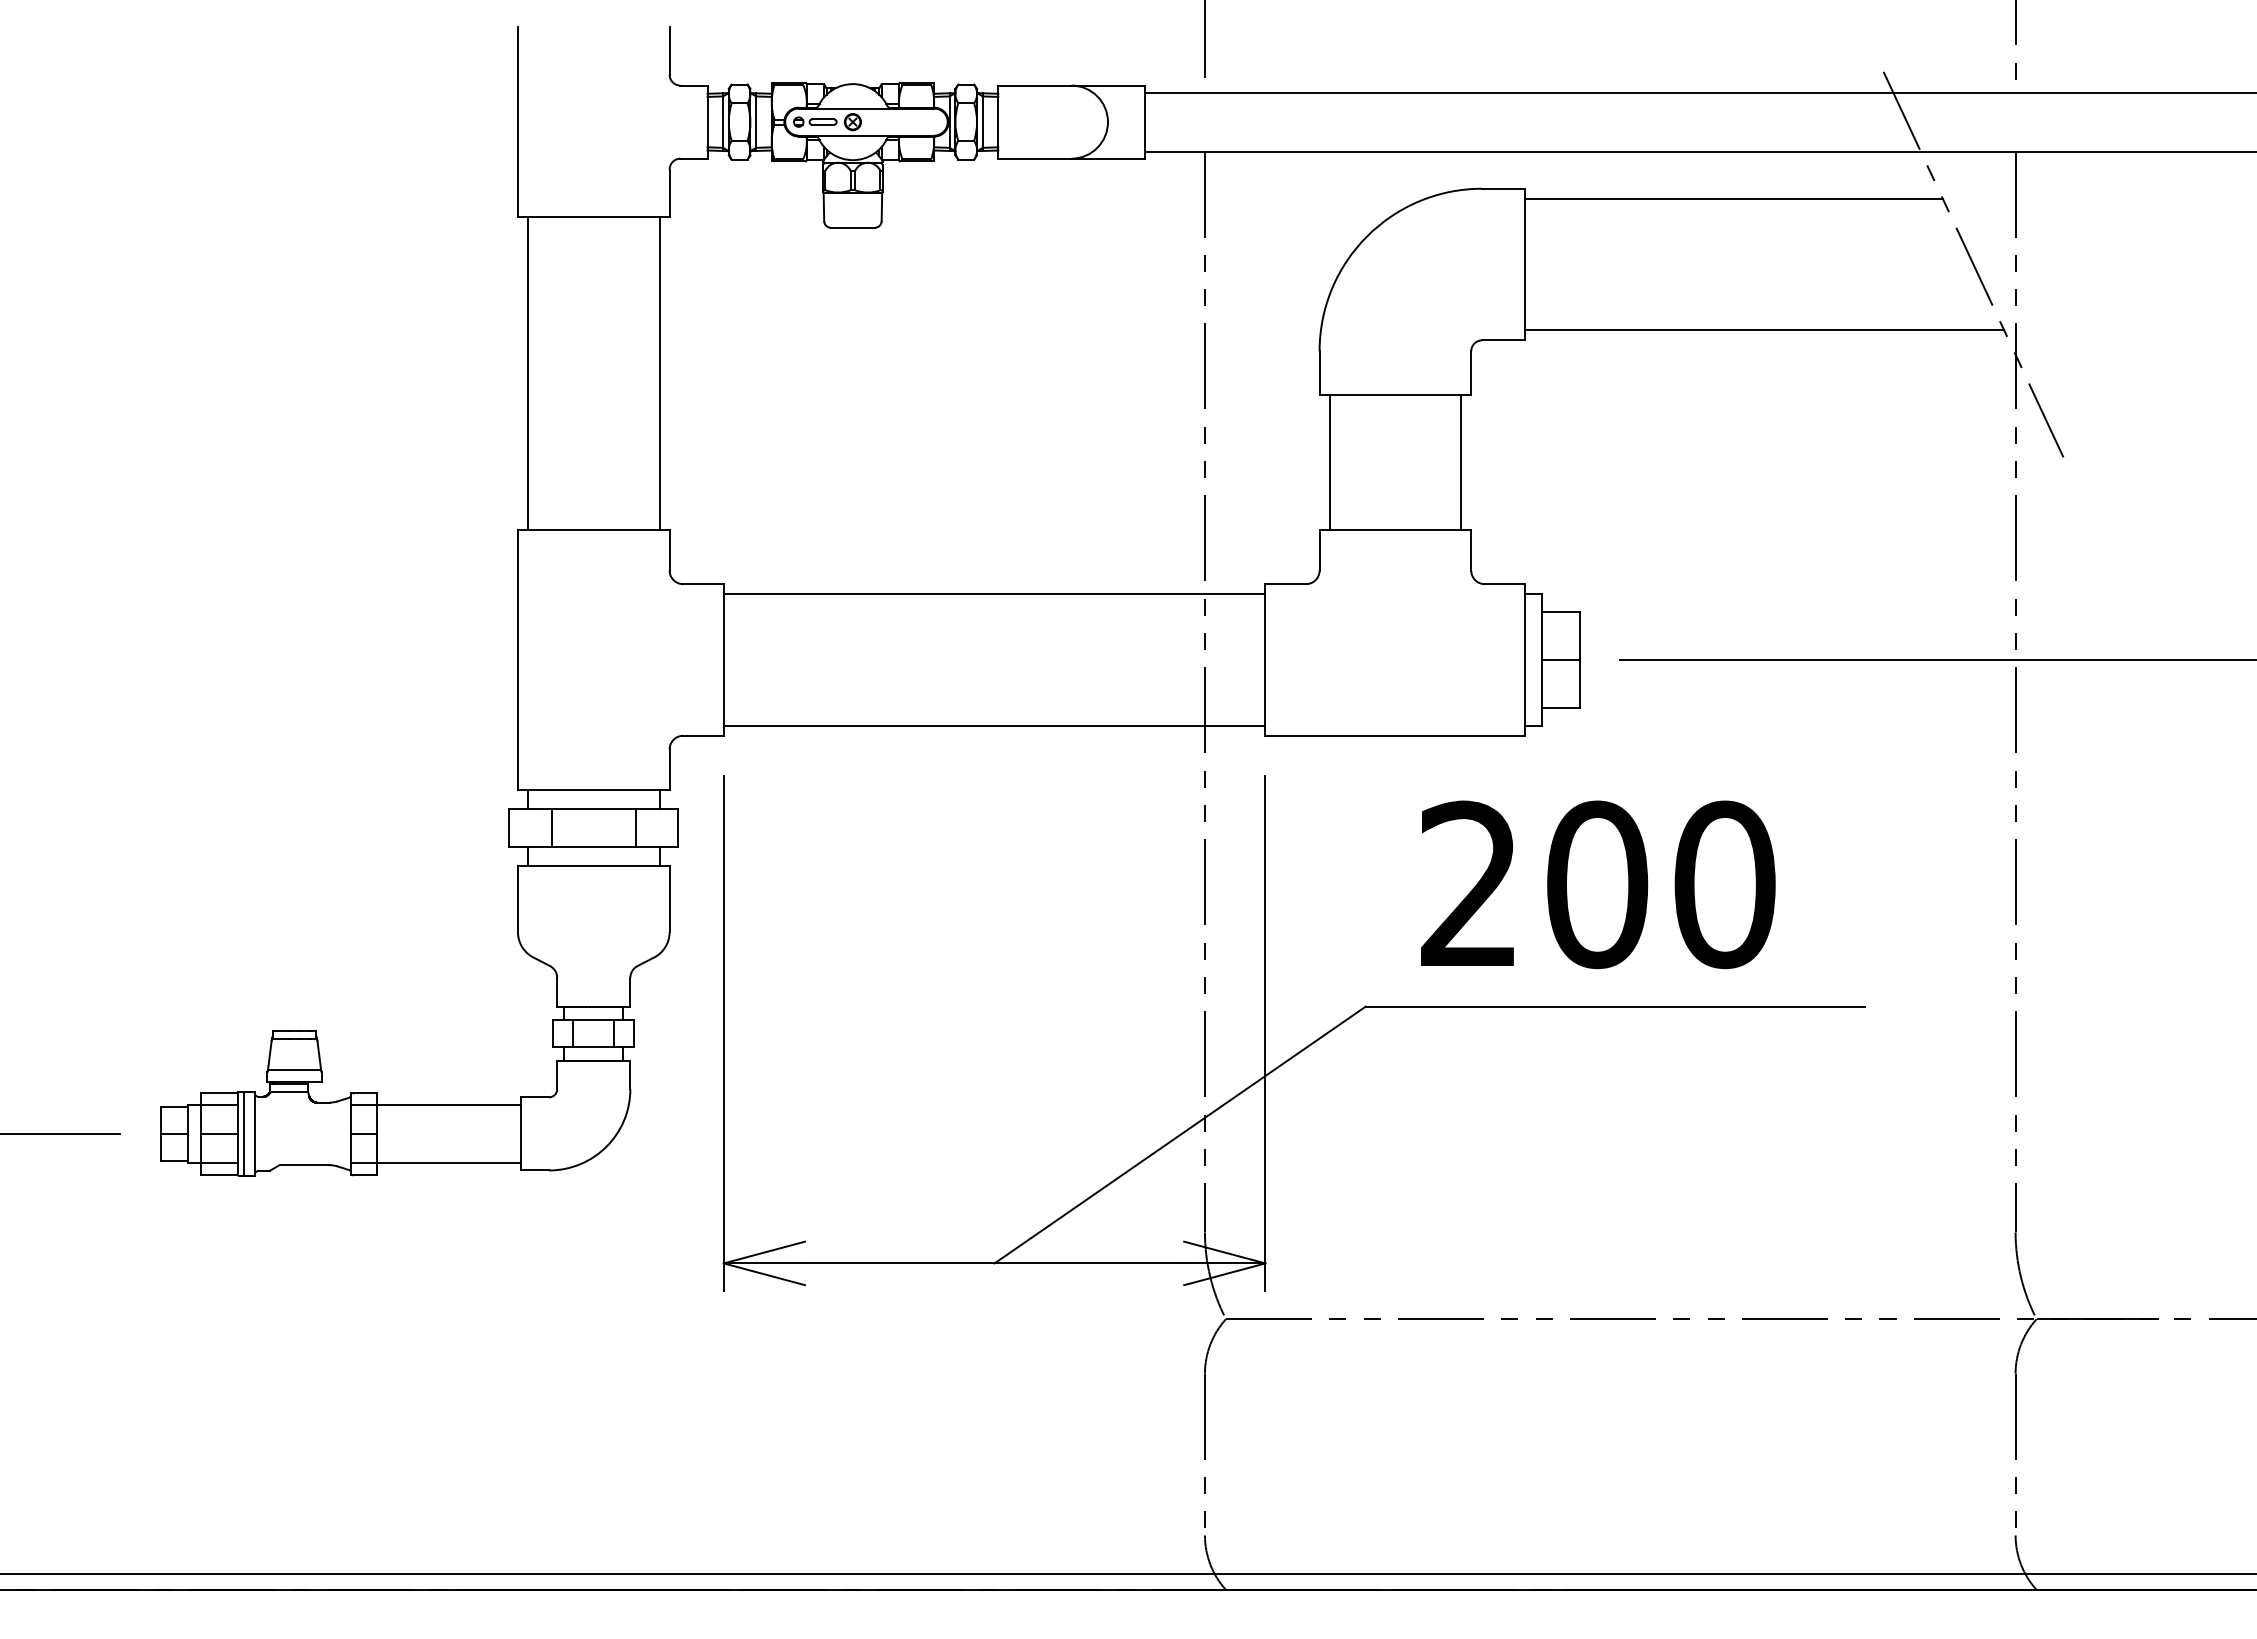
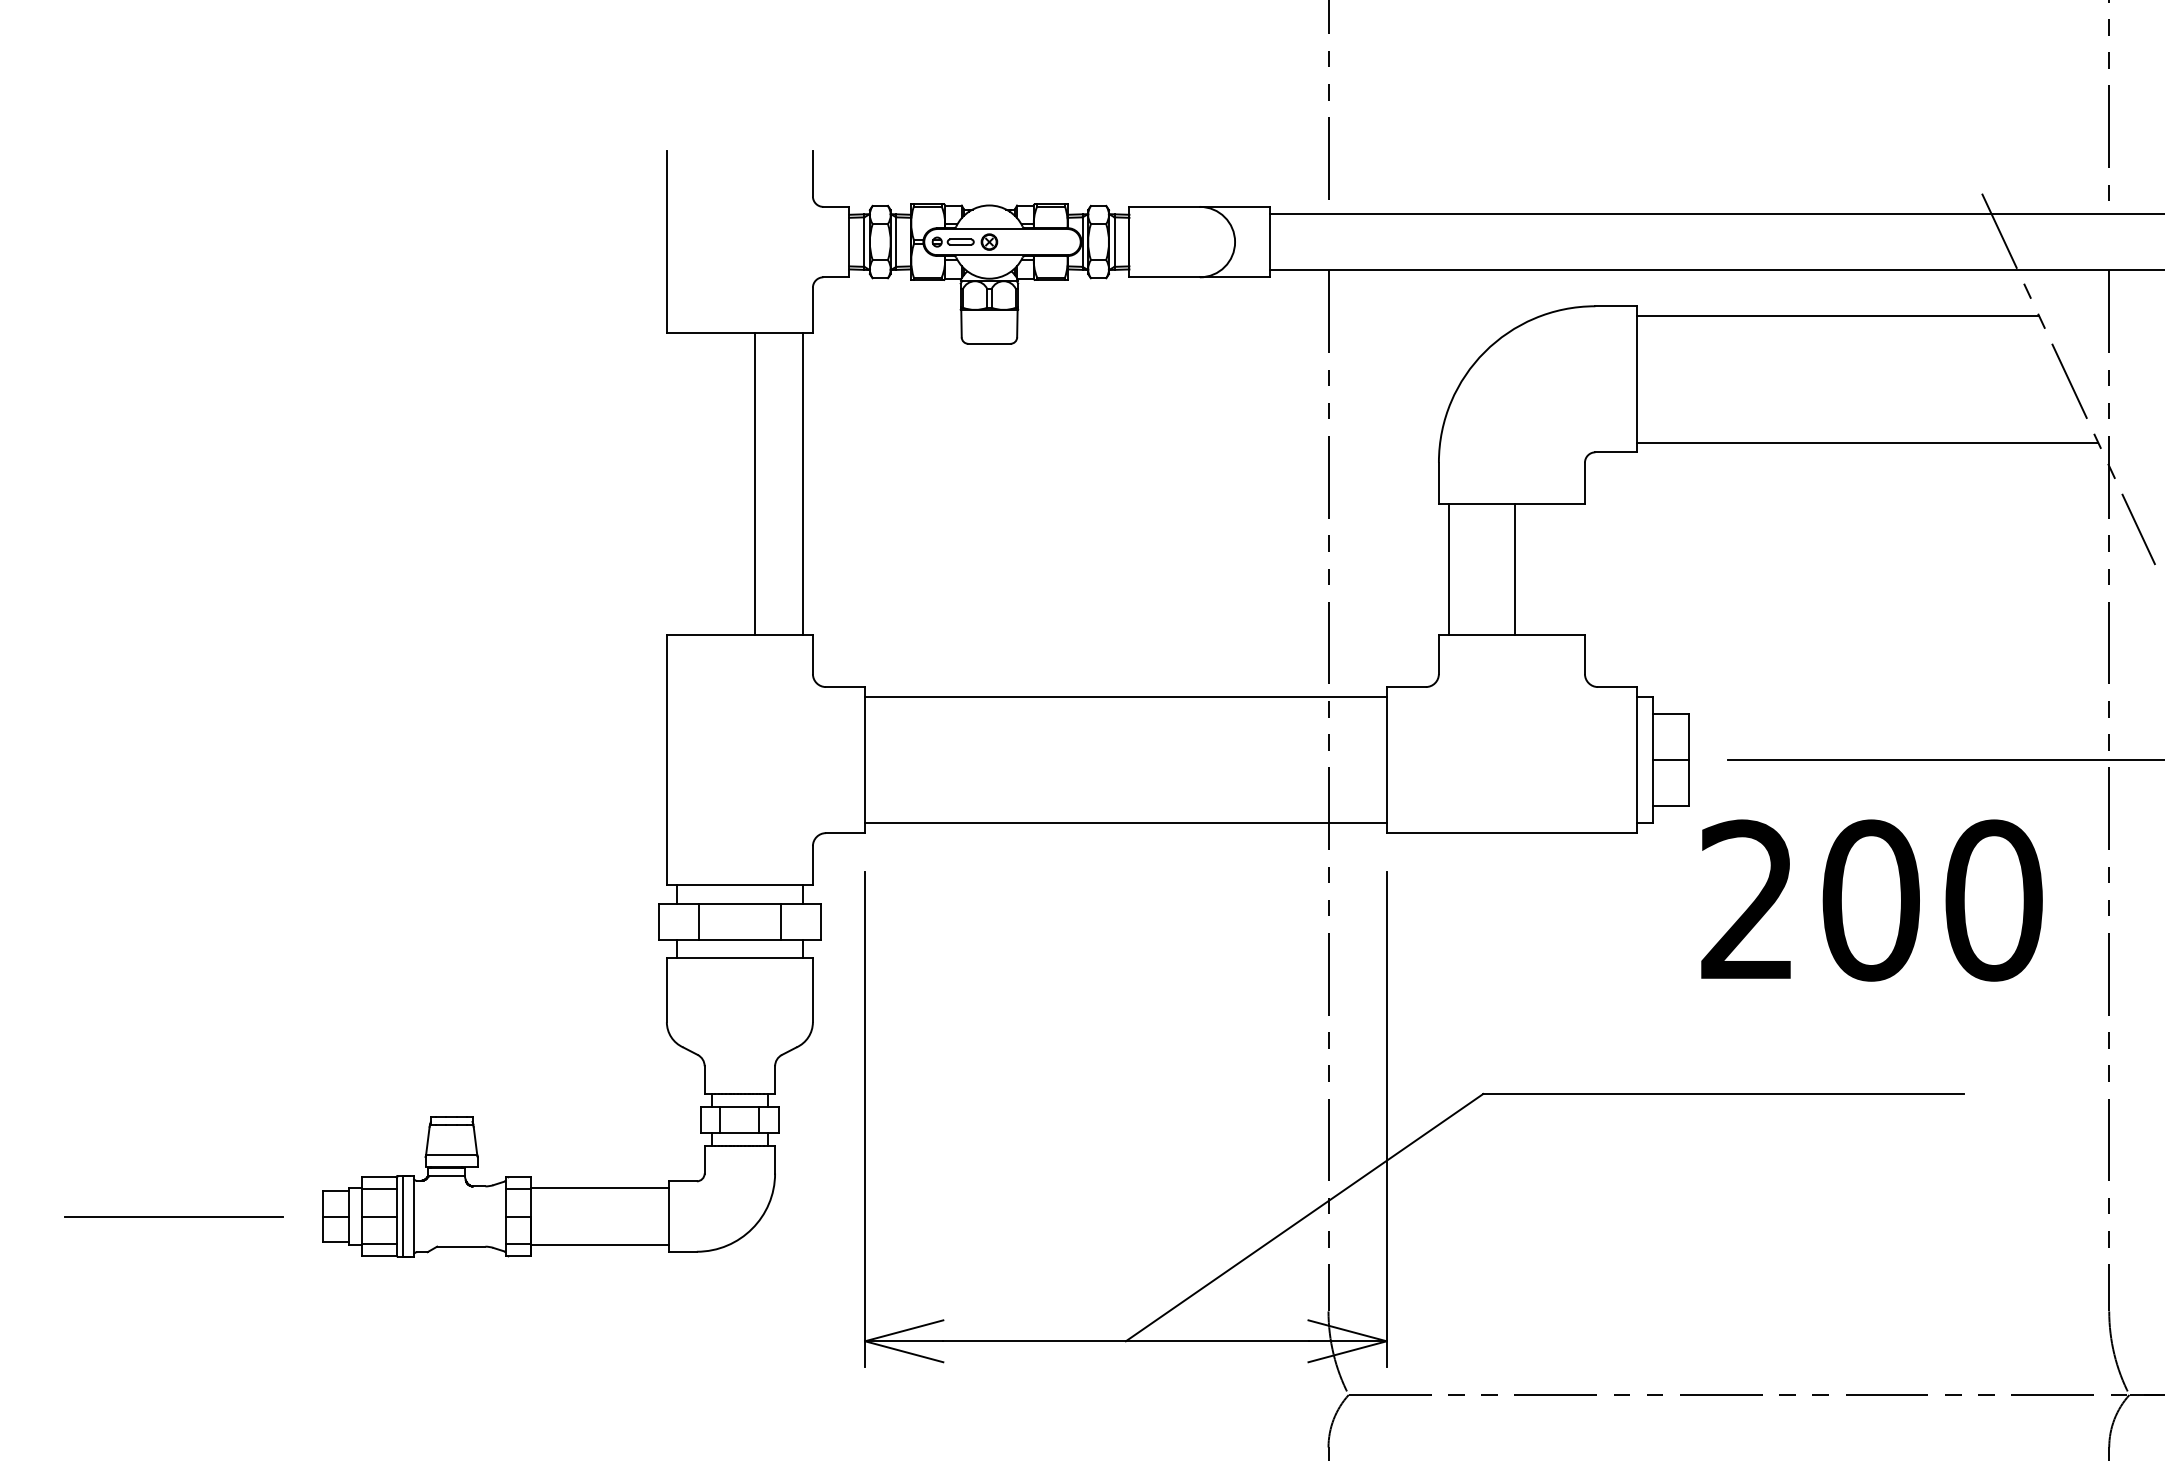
line: (528, 372) -> (755, 483), moved
line: (1461, 461) -> (1514, 568), moved
text: (1598, 884) -> (1872, 900), moved

